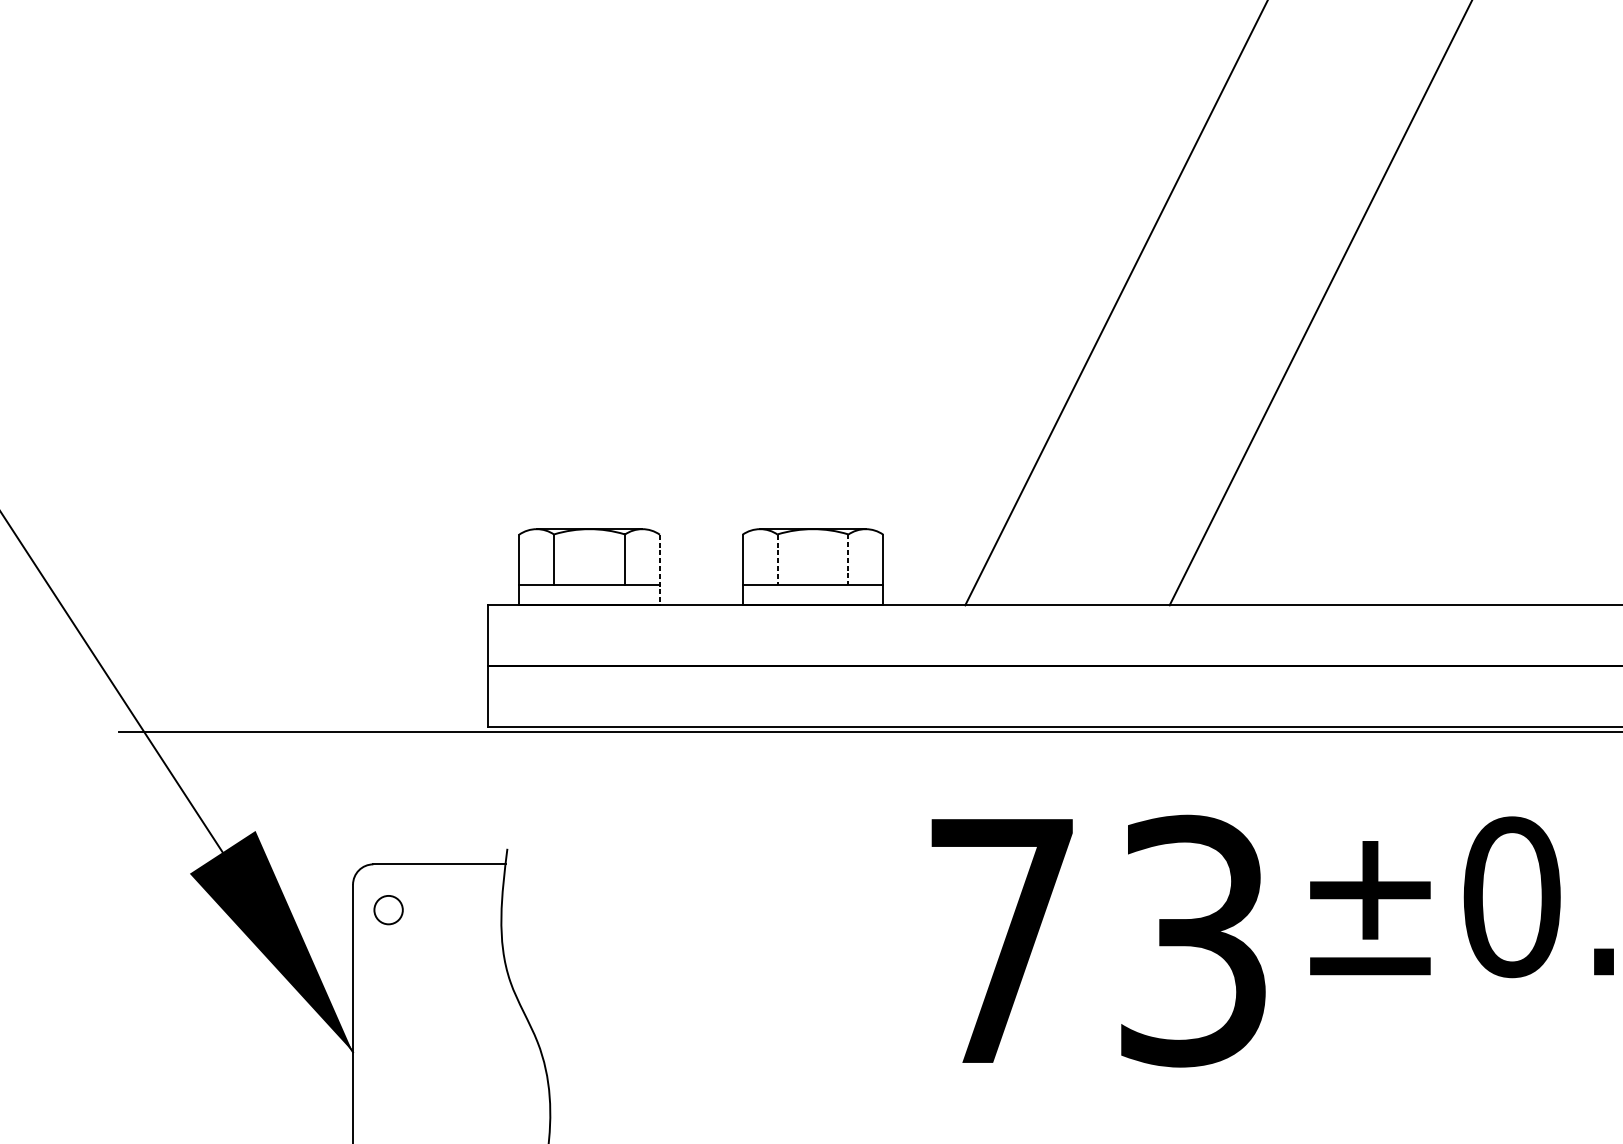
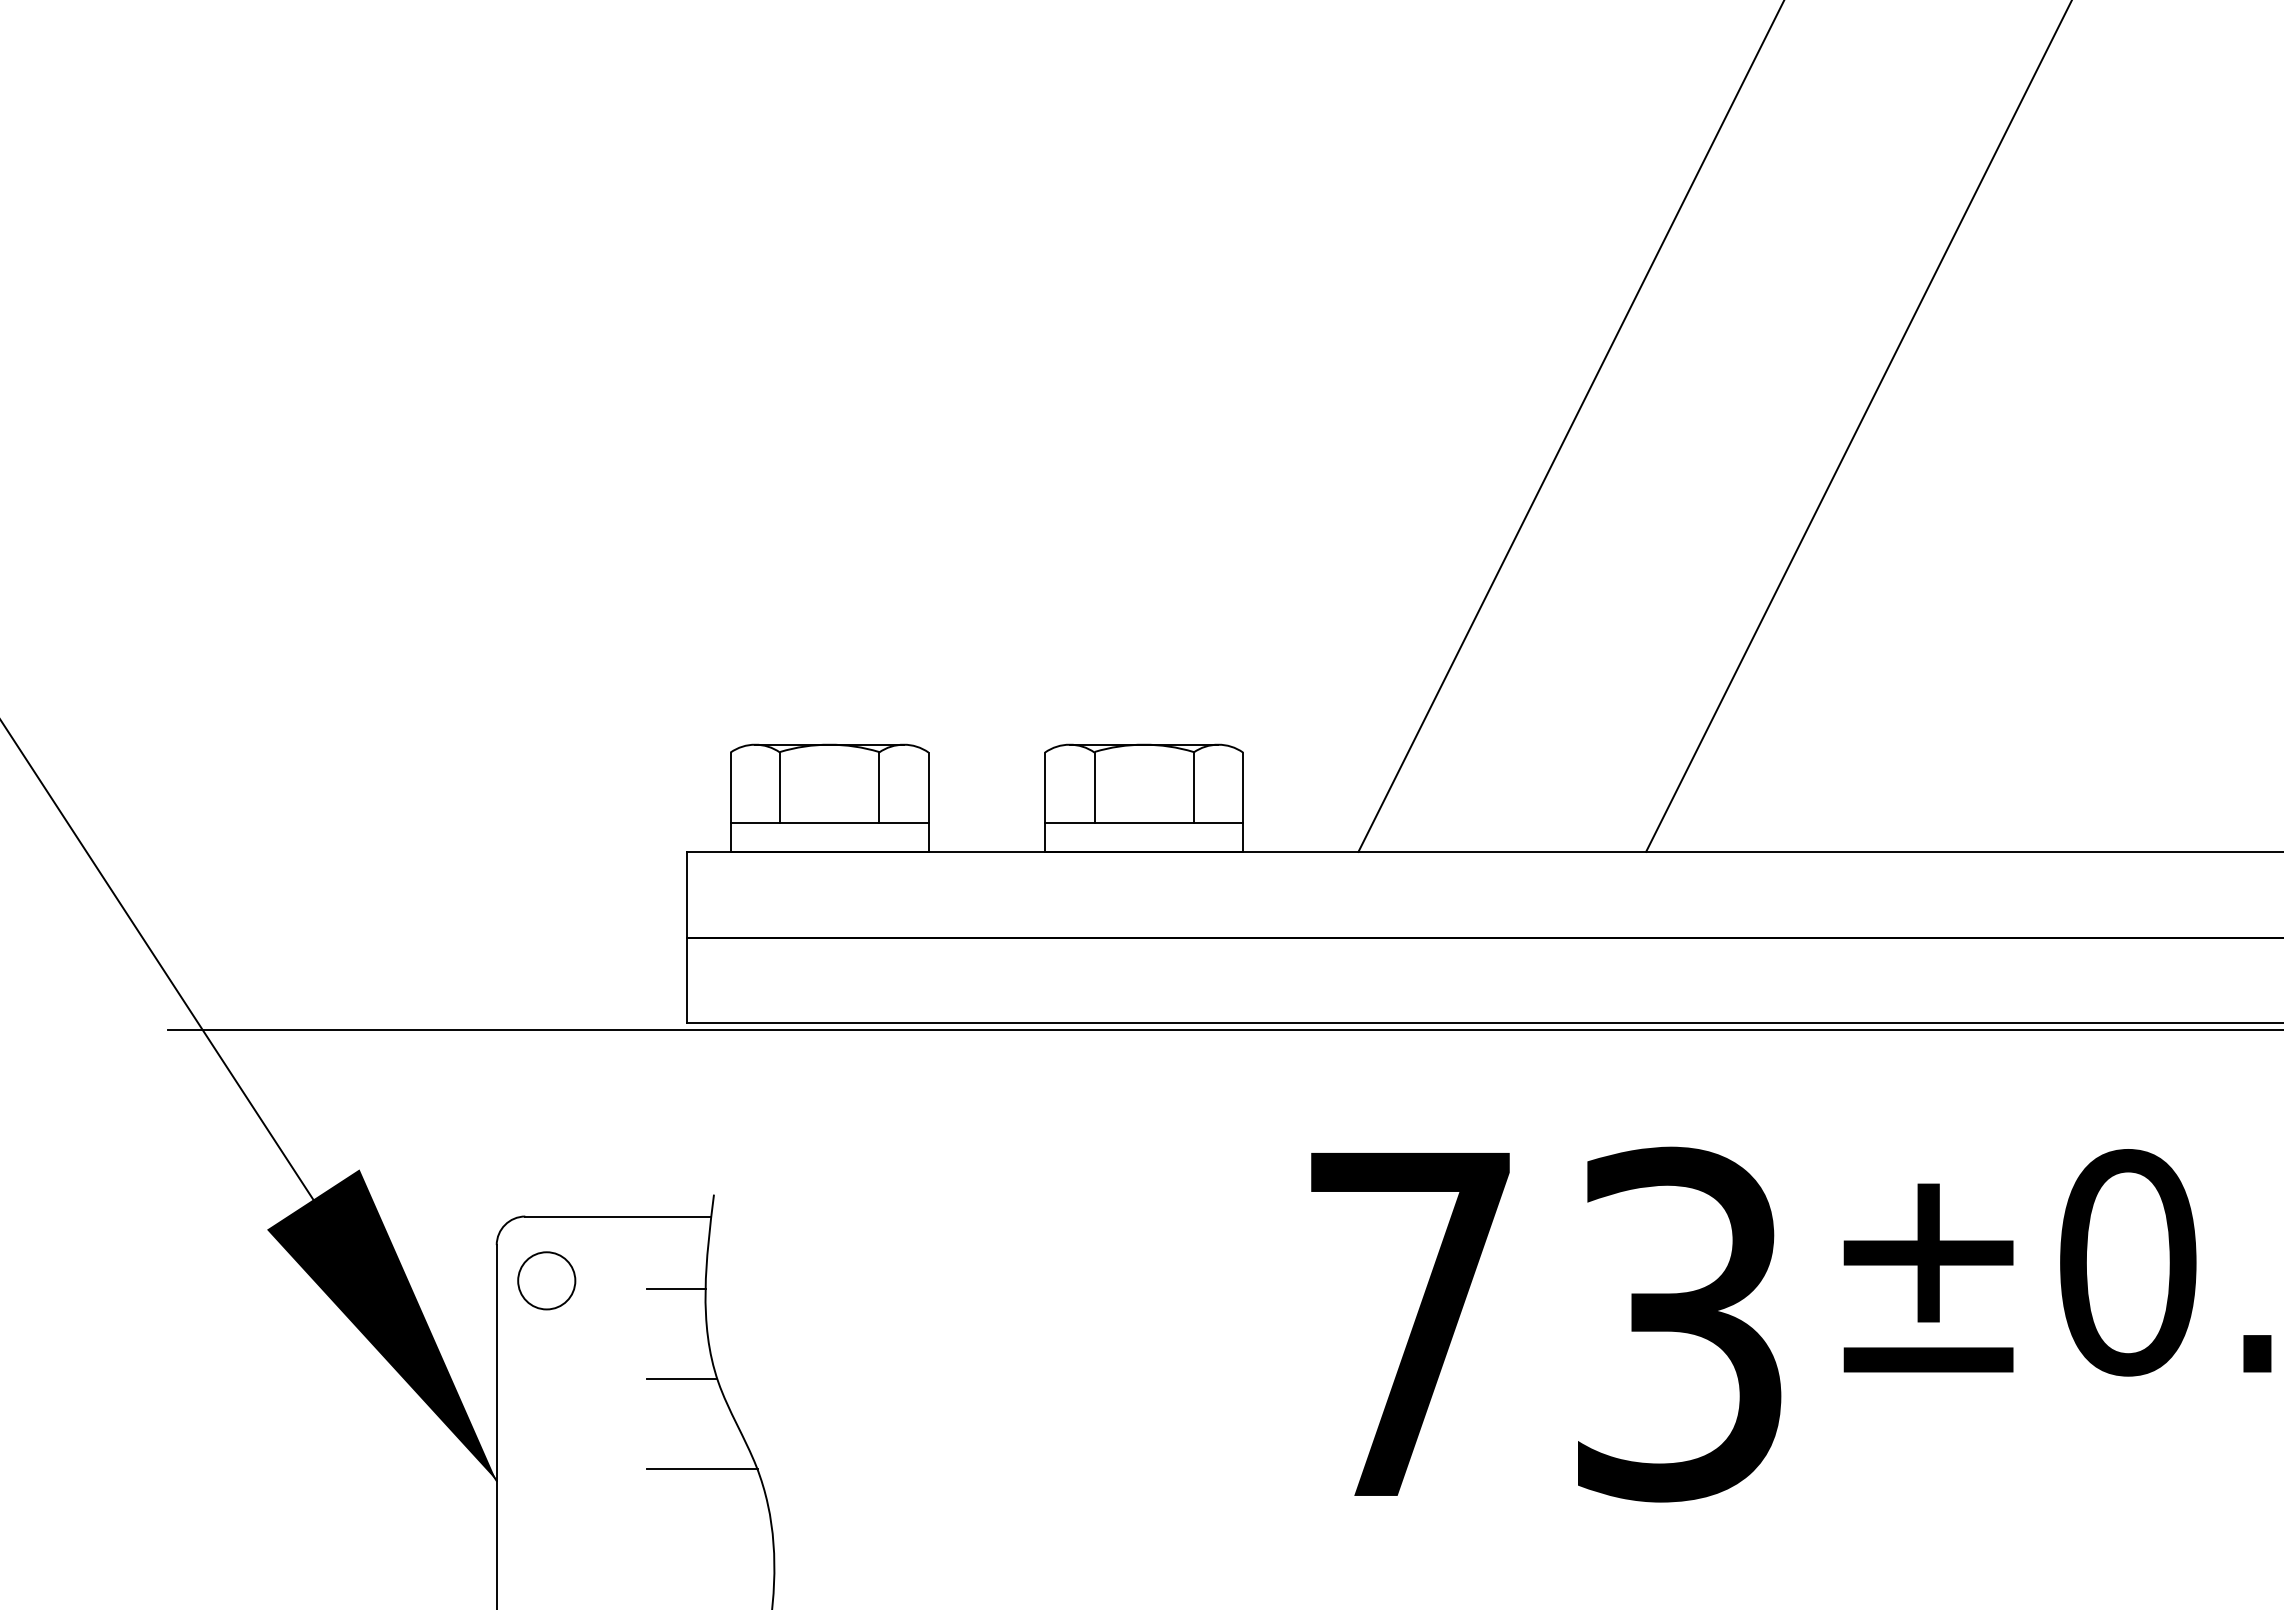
line: (848, 559) -> (1193, 787), dashed -> solid
line: (777, 560) -> (1094, 788), dashed -> solid
line: (659, 570) -> (928, 802), dashed -> solid
circle: (388, 909) -> (546, 1280), size x1.43
line: (480, 916) -> (676, 1289), added
line: (485, 980) -> (682, 1379), added
line: (499, 1044) -> (702, 1469), added

